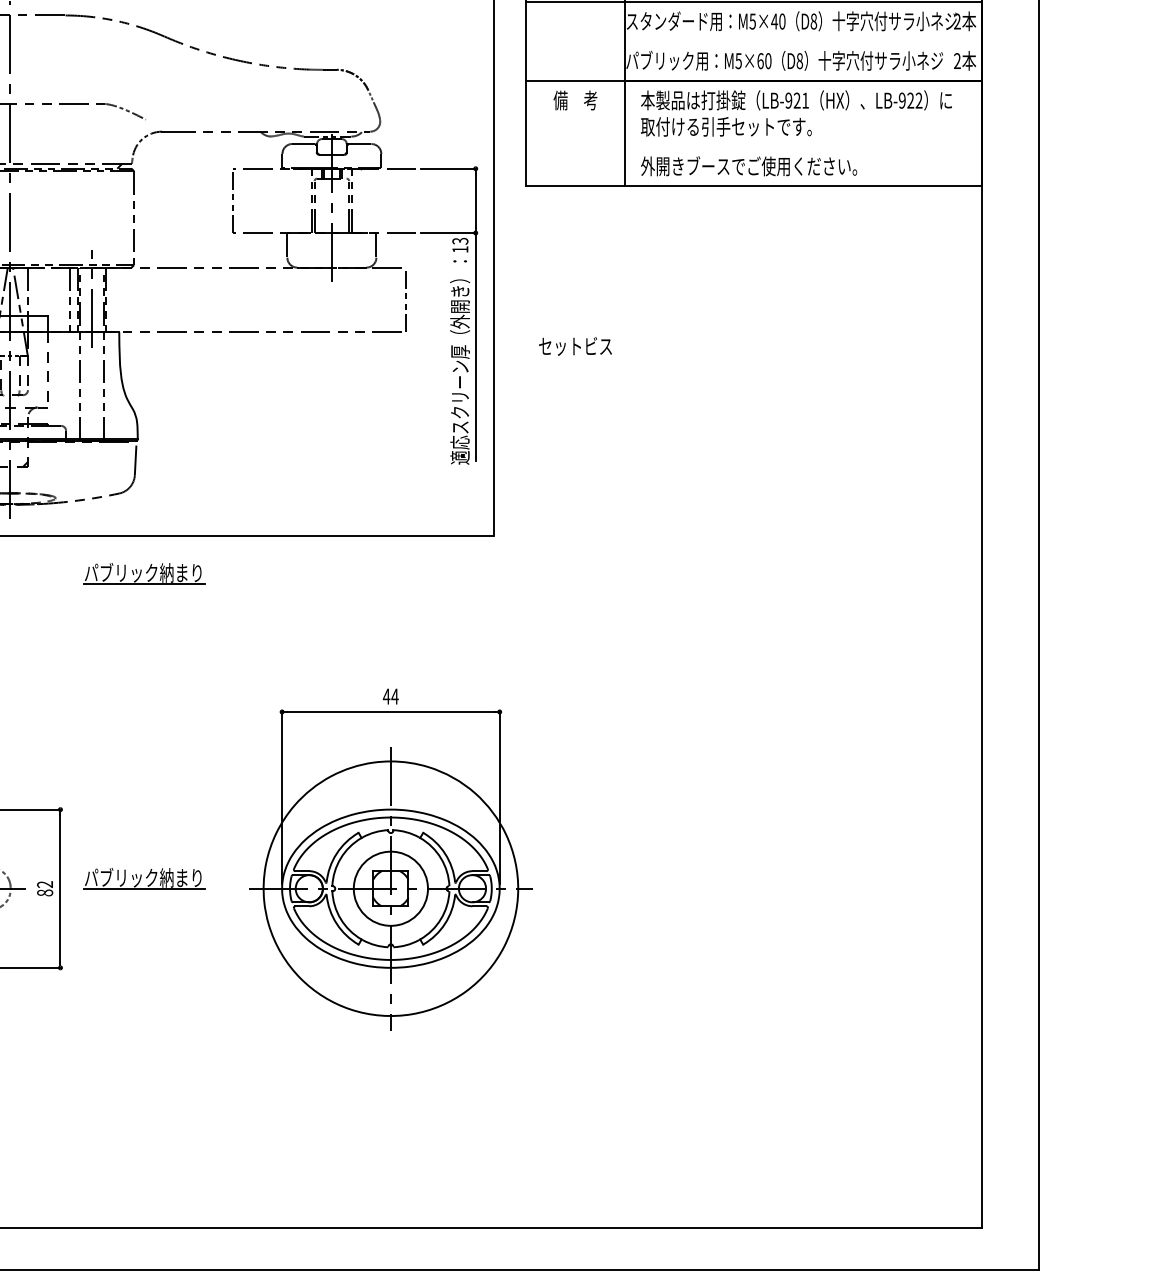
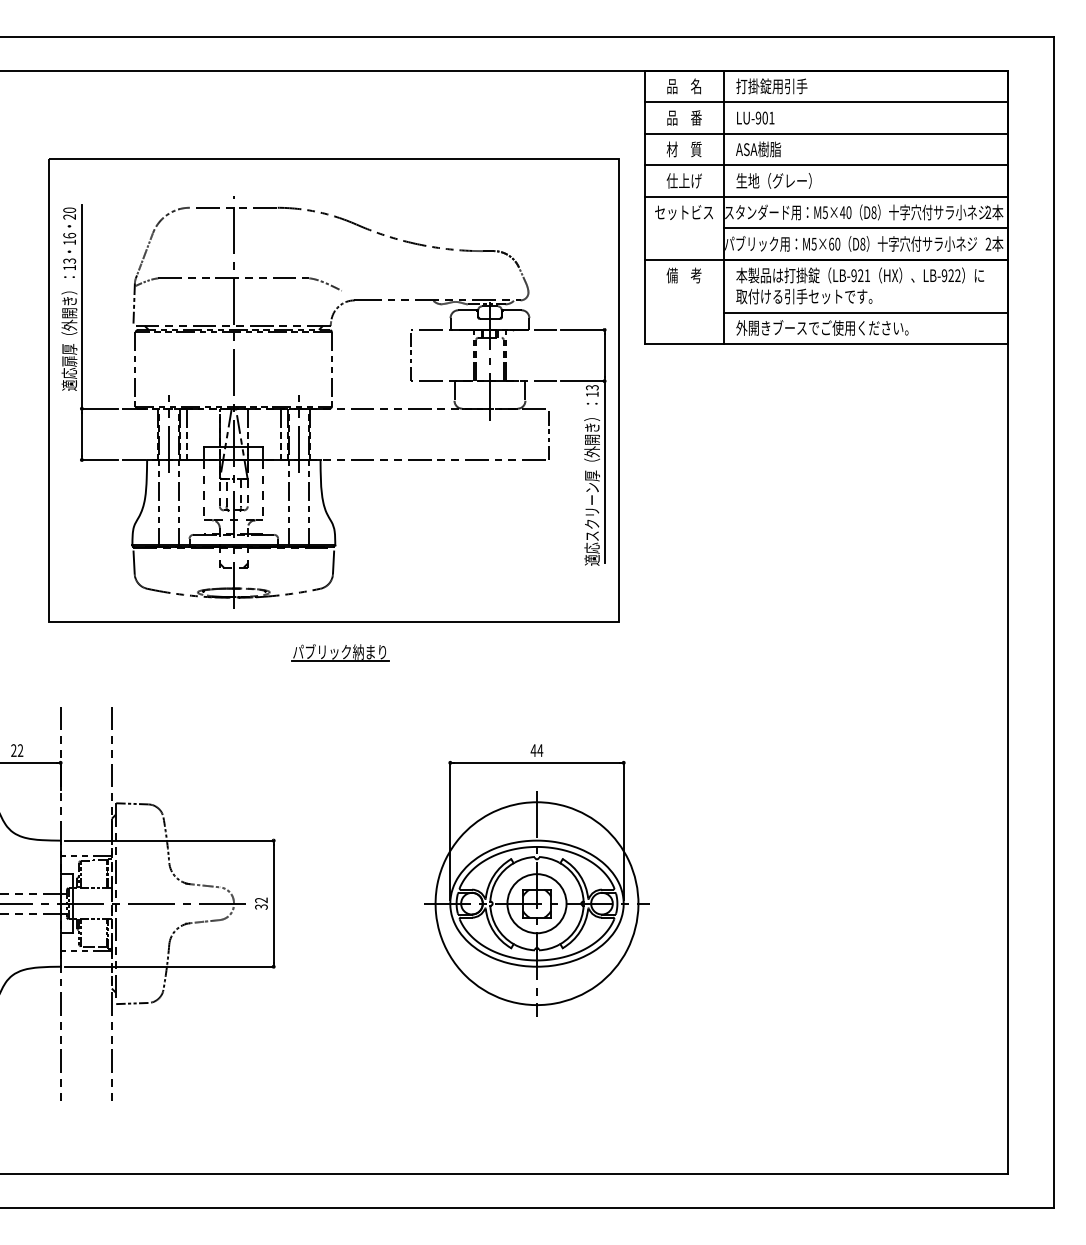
line: (803, 41) -> (865, 228), added
line: (803, 146) -> (865, 312), added
text: (574, 346) -> (683, 212), moved
part: (144, 878) -> (340, 895), removed
text: (45, 892) -> (261, 906), 82 -> 32

